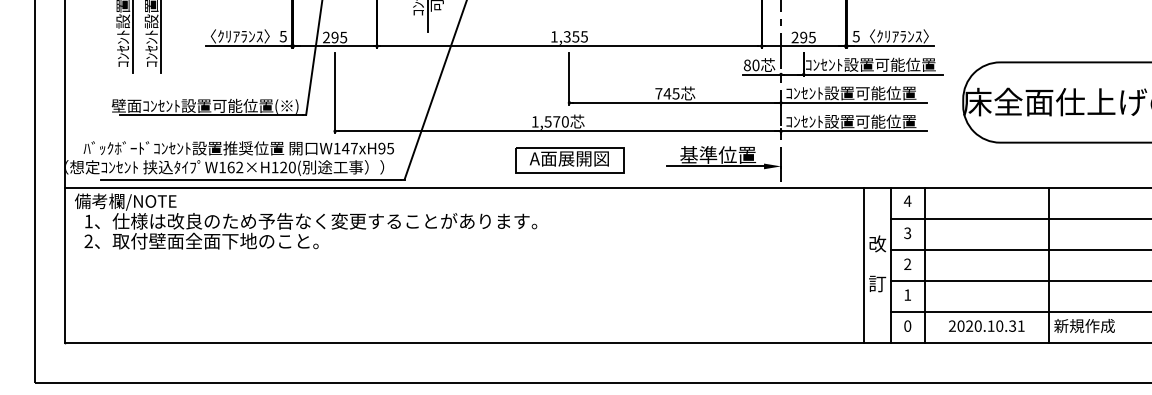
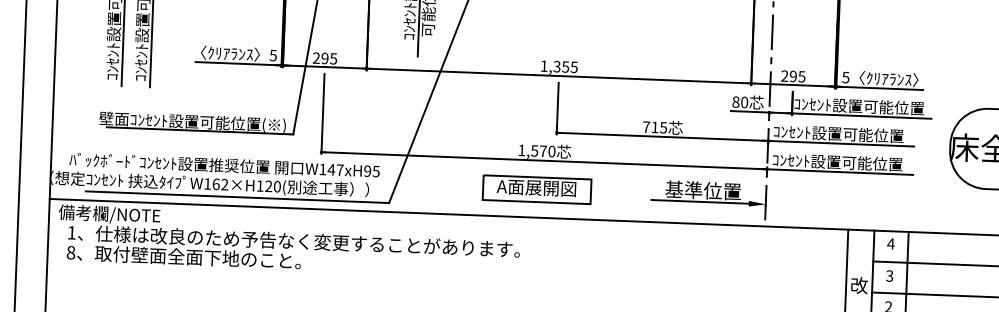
text: (667, 93) -> (655, 127), 745 -> 715
part: (569, 160) -> (536, 189), moved
text: (88, 241) -> (70, 252), 2 -> 8

